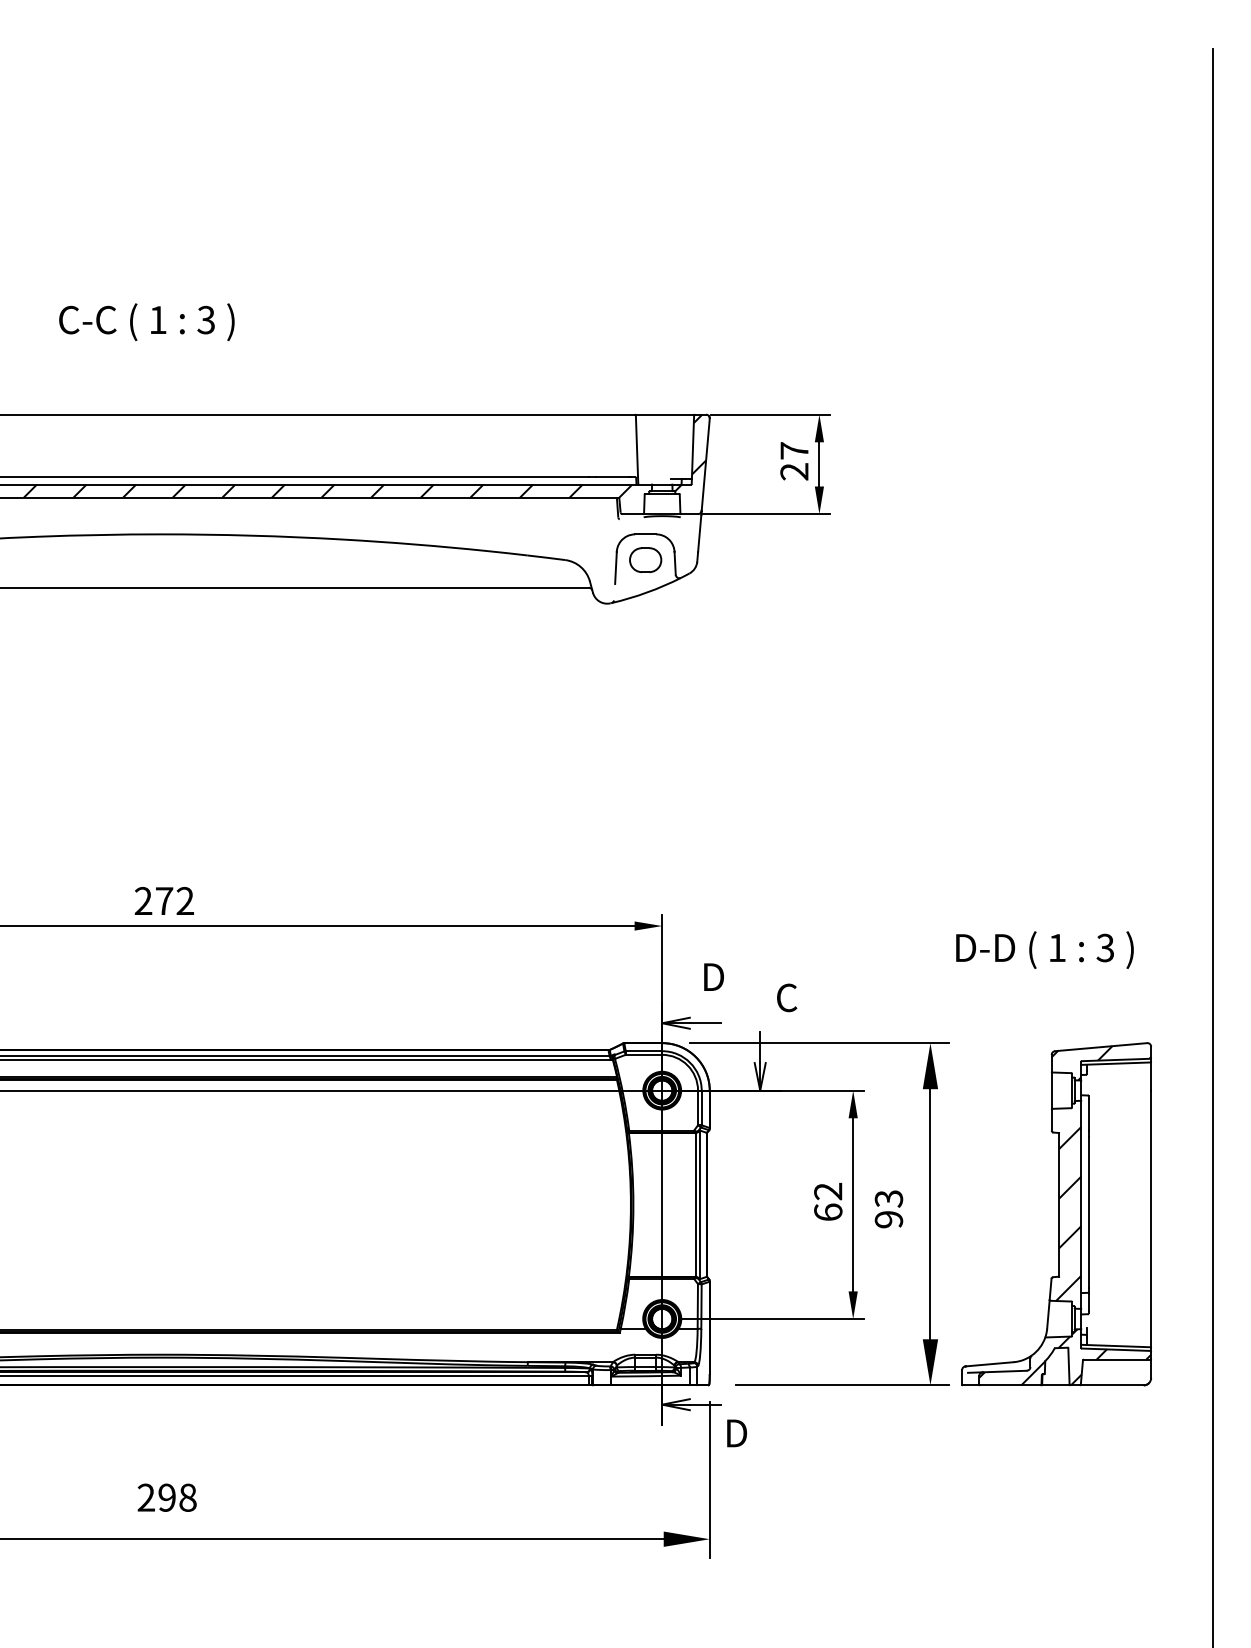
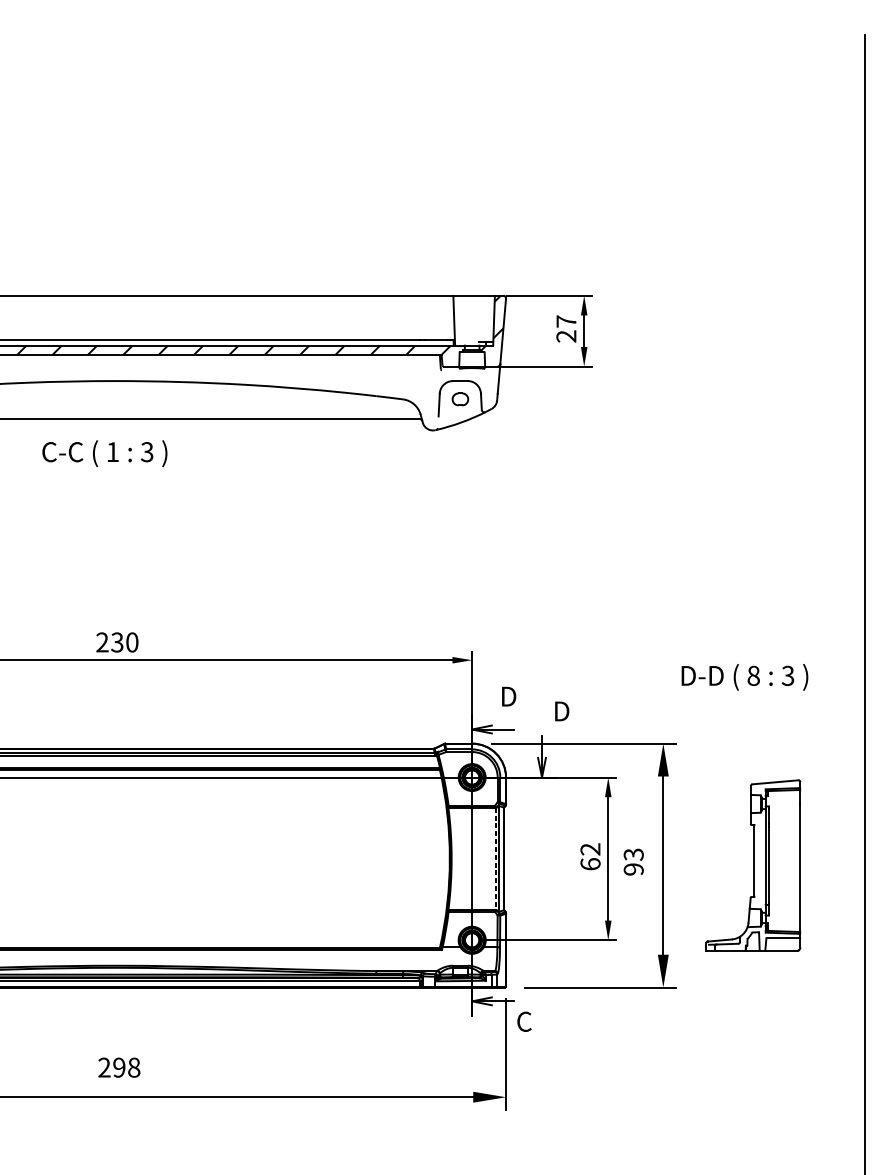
text: (146, 322) -> (104, 453), moved
part: (645, 559) -> (460, 398), size x0.7
text: (174, 900) -> (124, 642), 272 -> 230
text: (1057, 947) -> (753, 675), 1 -> 8
text: (787, 997) -> (561, 711), C -> D
line: (695, 1204) -> (495, 858), solid -> dashed
part: (1056, 1214) -> (753, 865), size x0.7
text: (735, 1433) -> (524, 1021), D -> C

